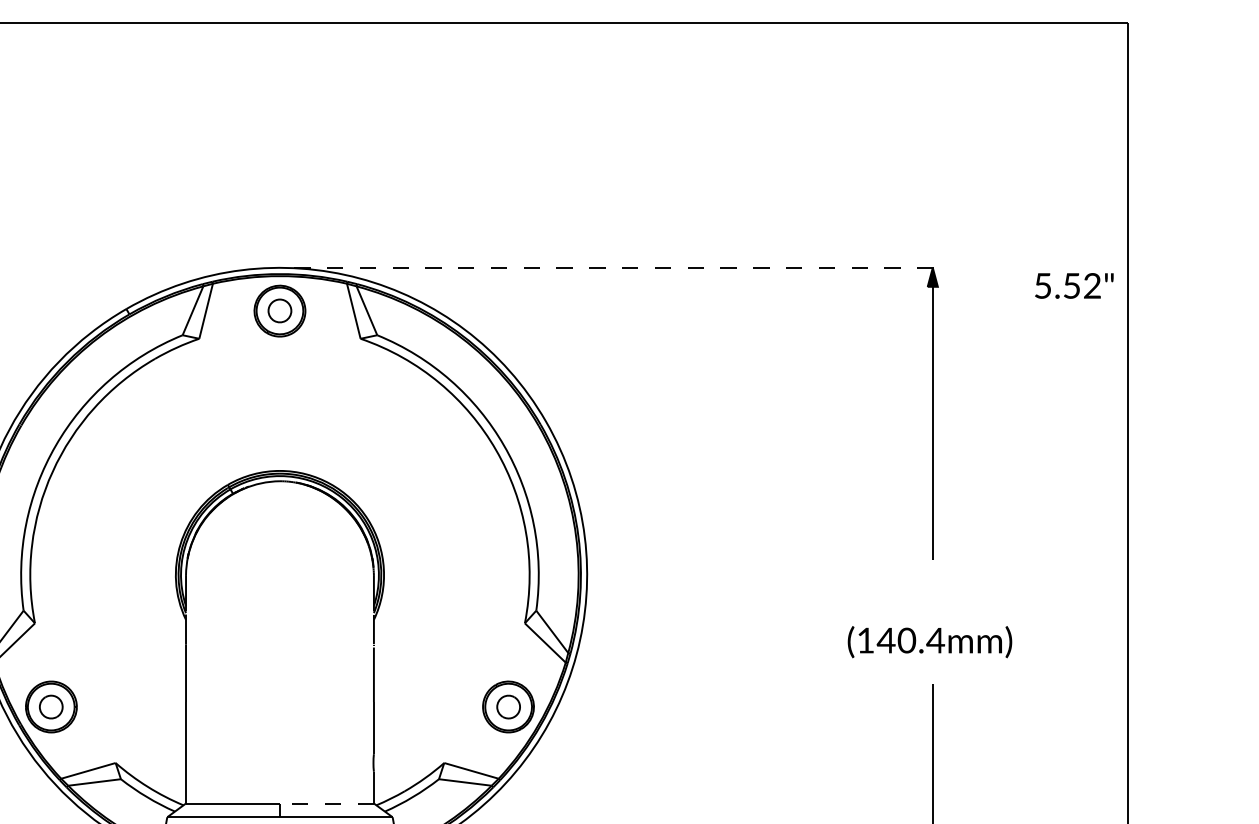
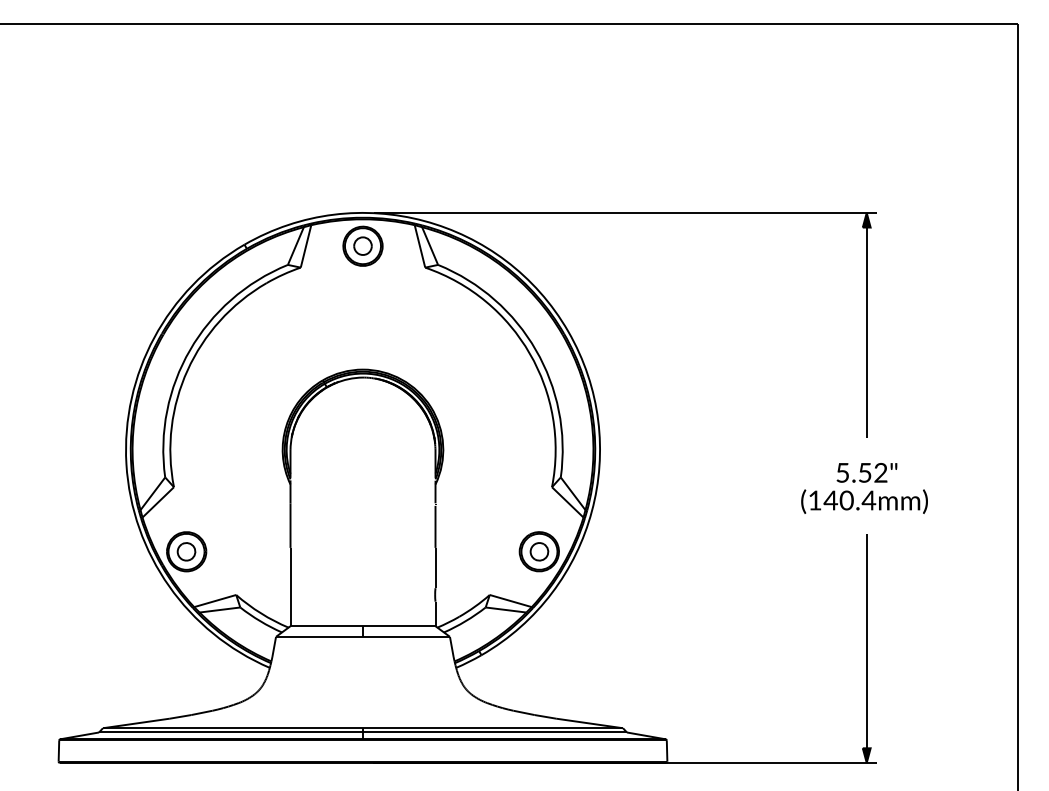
line: (620, 267) -> (625, 212), dashed -> solid
text: (1073, 285) -> (866, 472), moved
line: (325, 803) -> (398, 626), dashed -> solid

